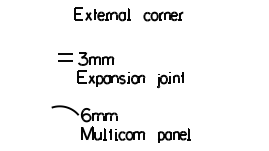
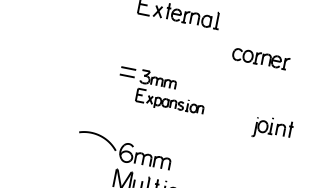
part: (163, 16) -> (260, 58), moved
part: (101, 69) -> (161, 91), size x0.7
part: (170, 80) -> (272, 129), moved

